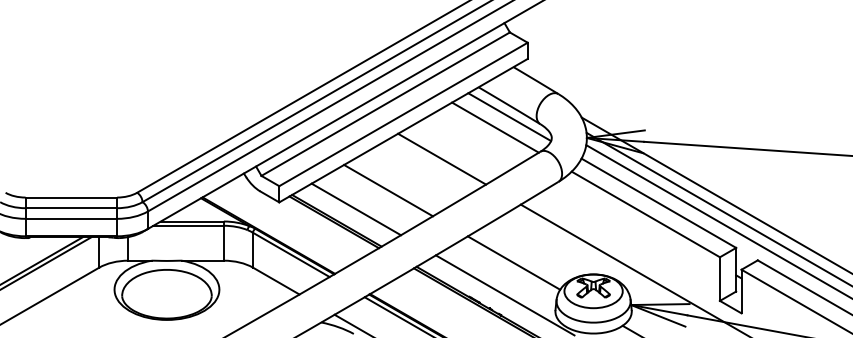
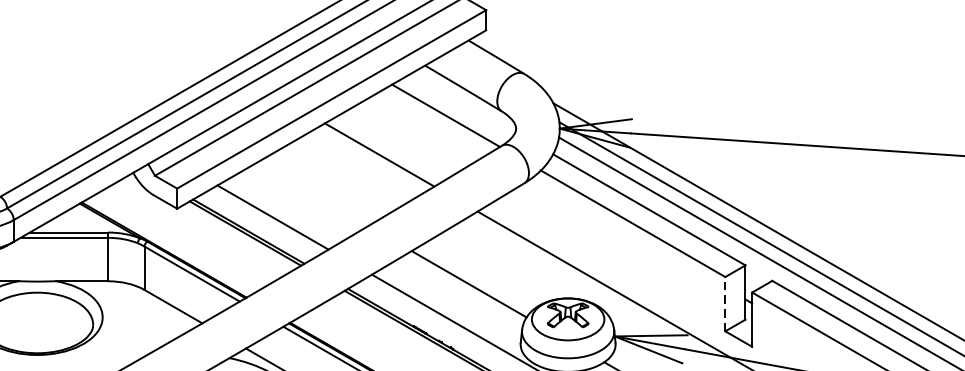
line: (509, 117) -> (463, 103), removed
line: (388, 190) -> (313, 193), removed
line: (719, 279) -> (724, 304), solid -> dashed

